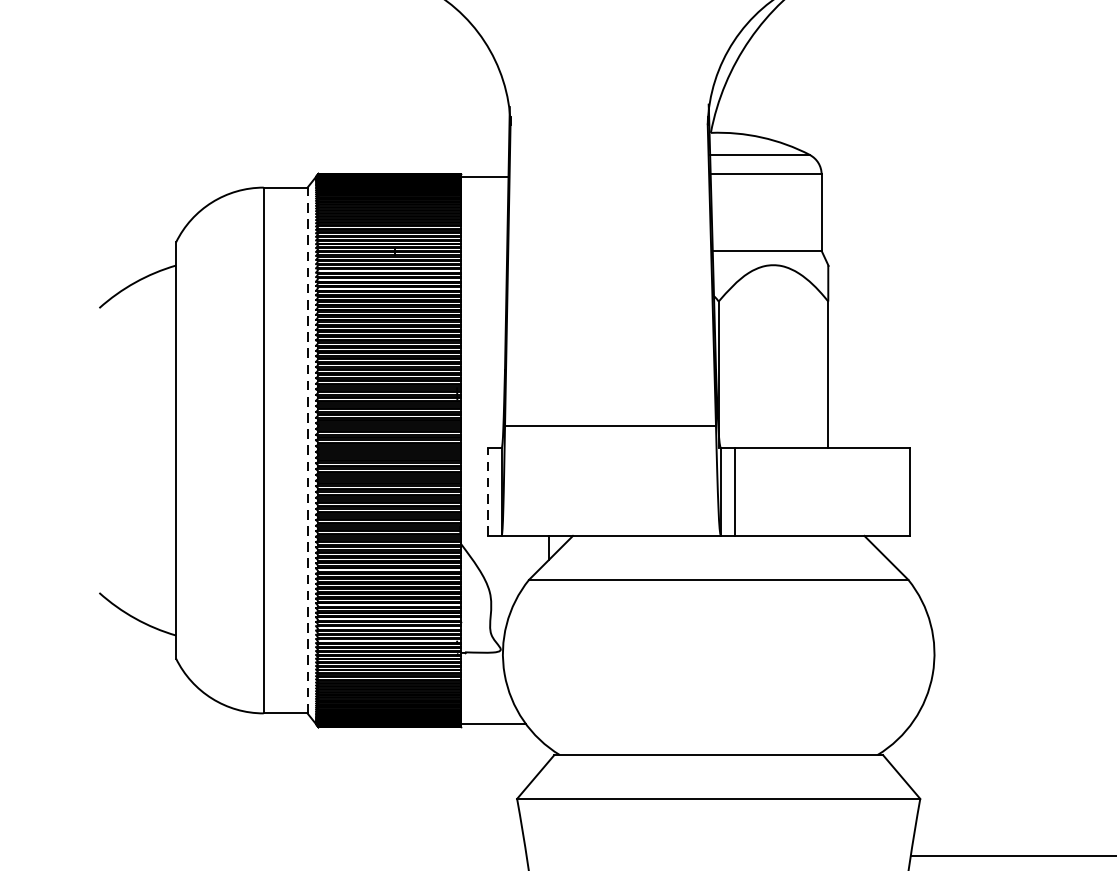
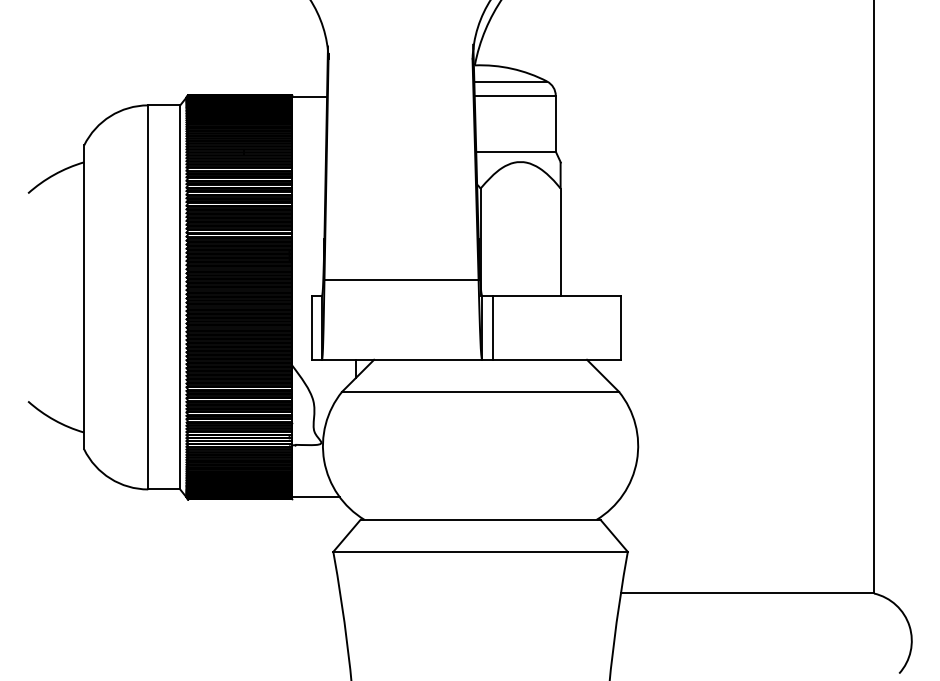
line: (307, 449) -> (180, 296), dashed -> solid
line: (488, 491) -> (312, 327), dashed -> solid

